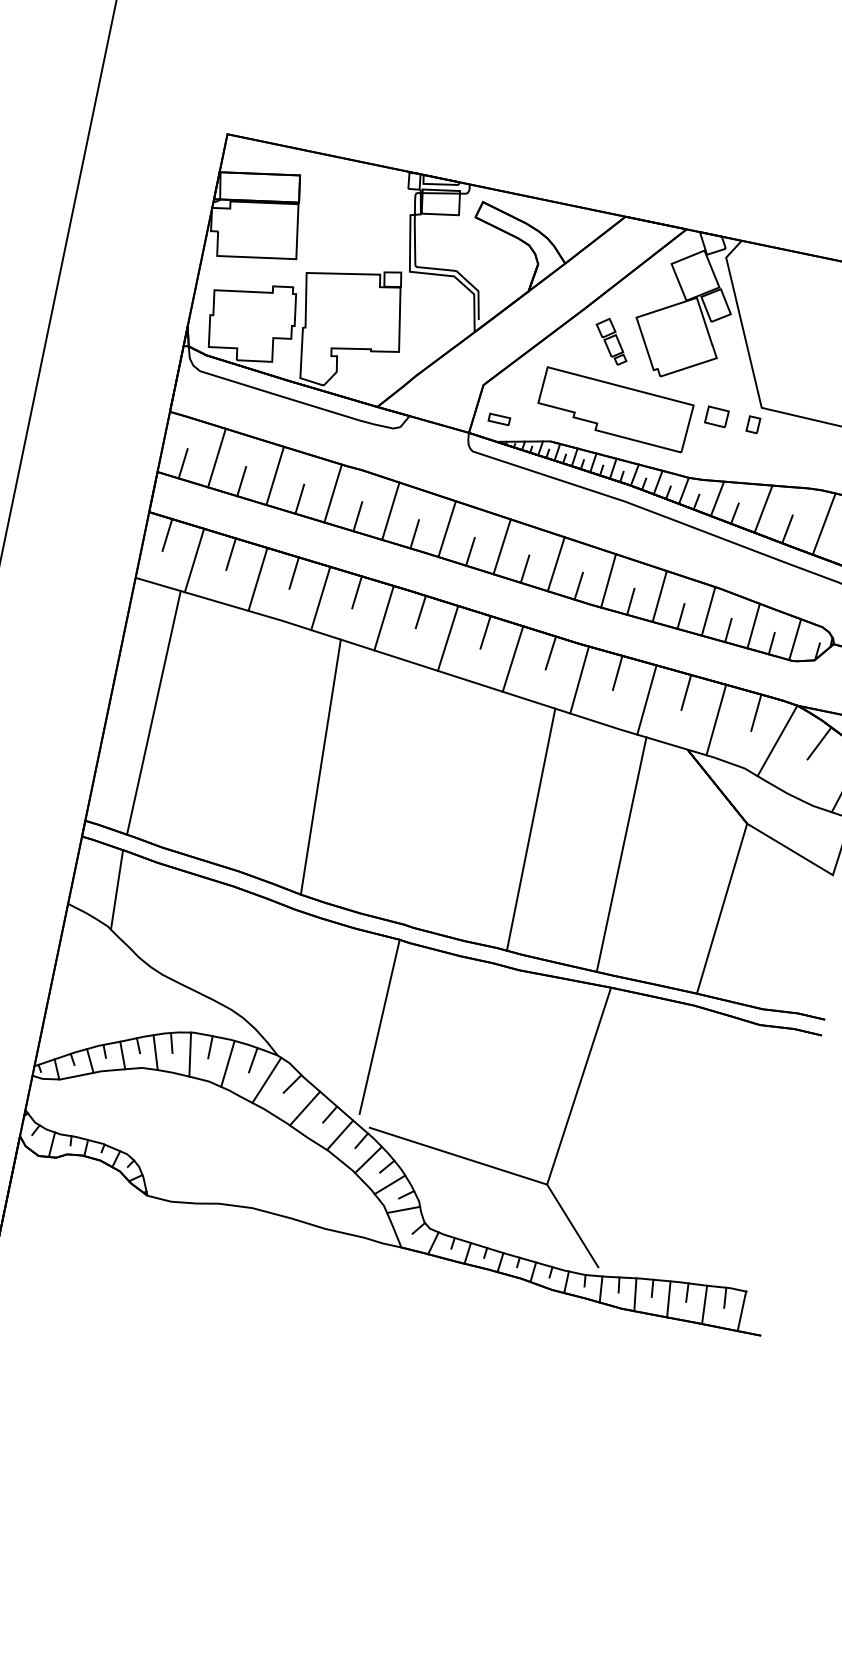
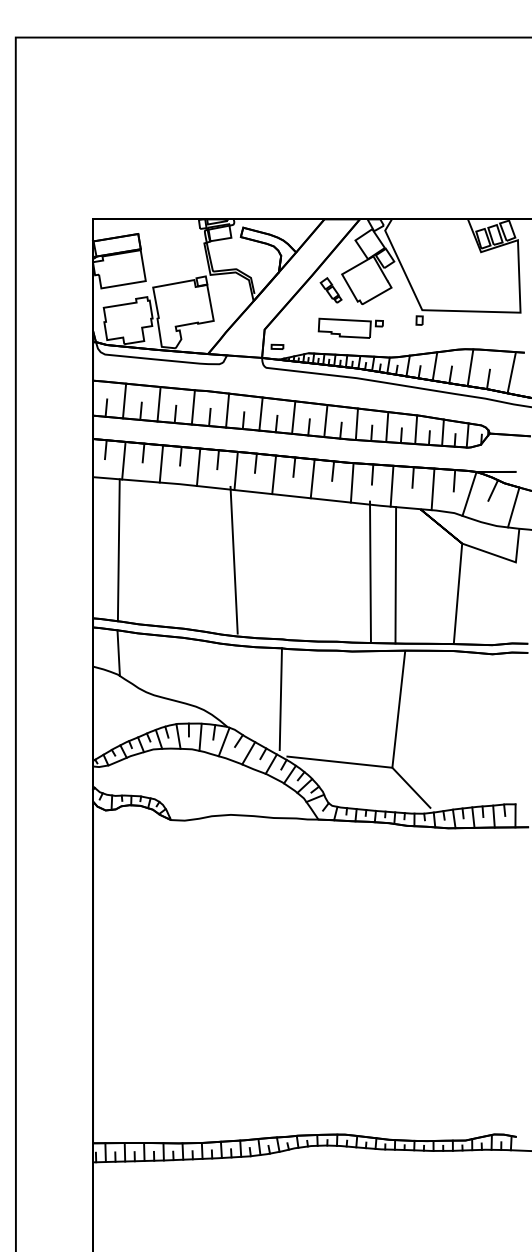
part: (631, 413) -> (350, 328), size x0.6
line: (320, 765) -> (233, 559), moved
line: (531, 829) -> (370, 571), moved

